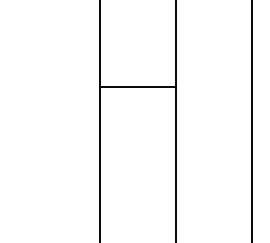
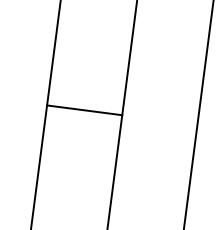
line: (138, 86) -> (85, 110), moved

